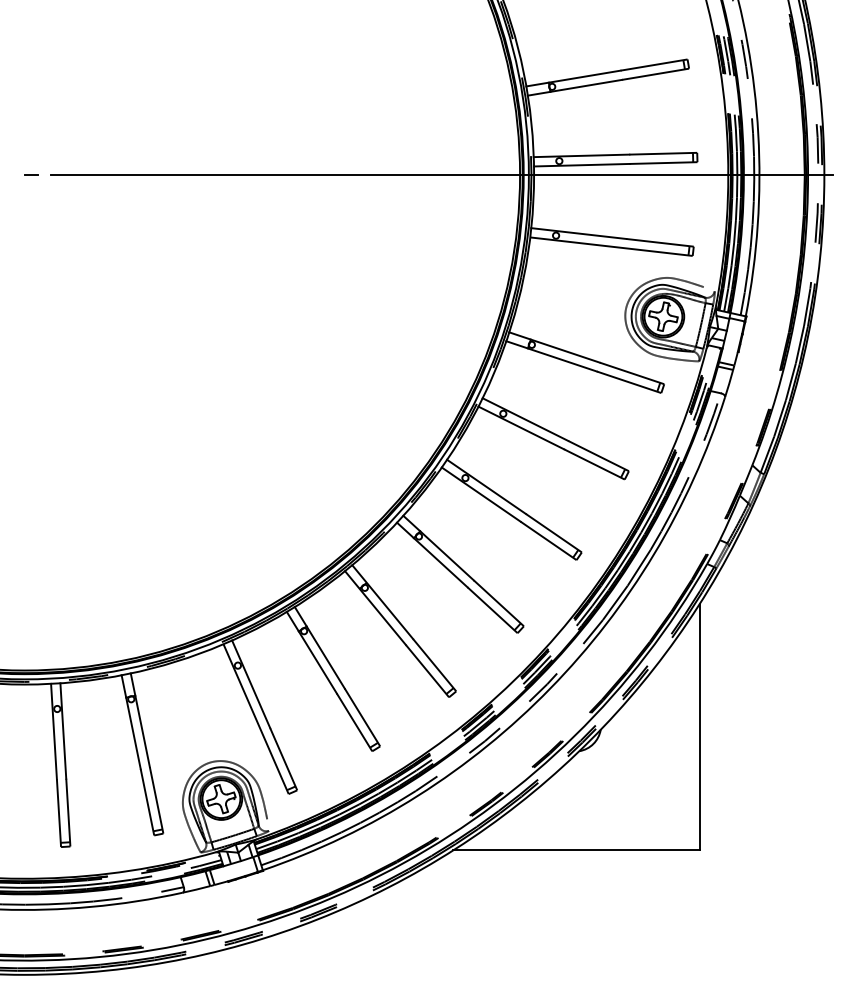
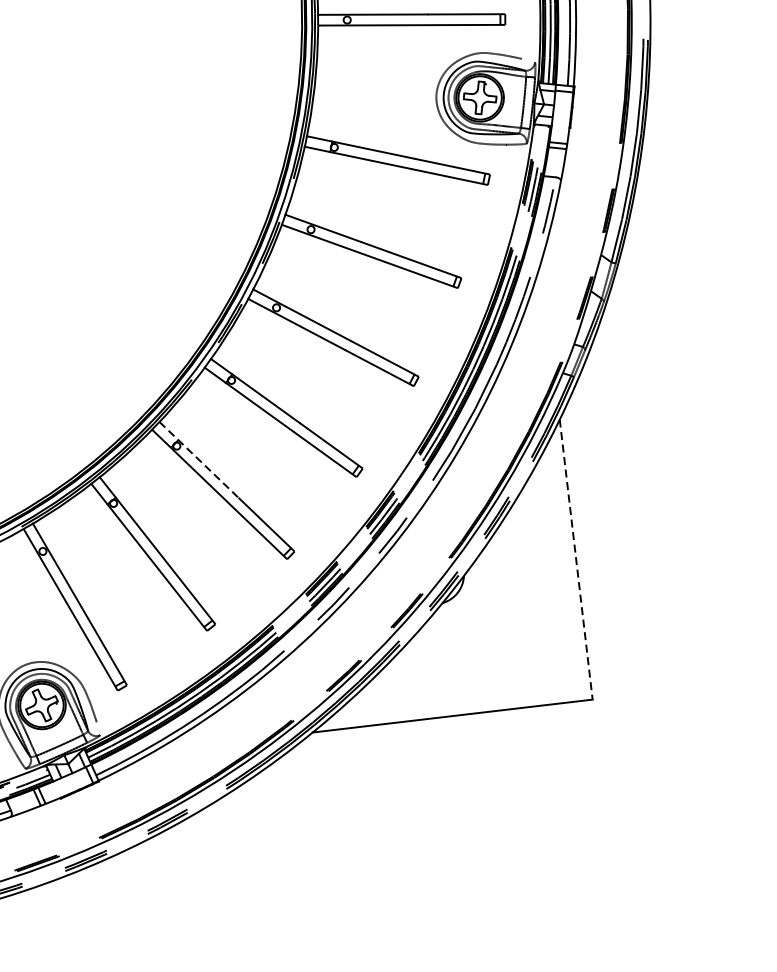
line: (382, 602) -> (198, 460), solid -> dashed
line: (699, 727) -> (575, 560), solid -> dashed

